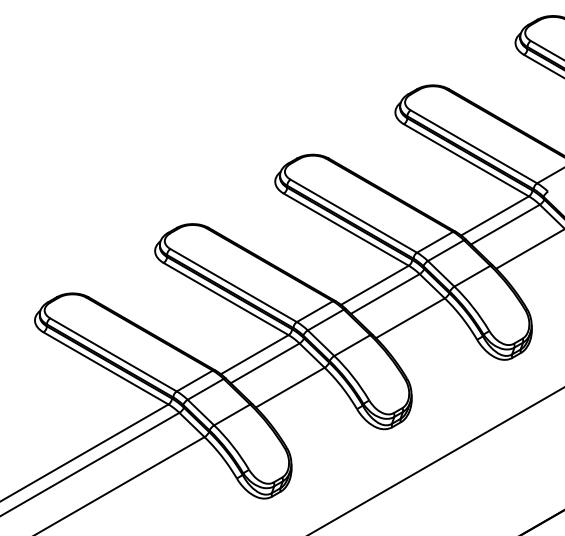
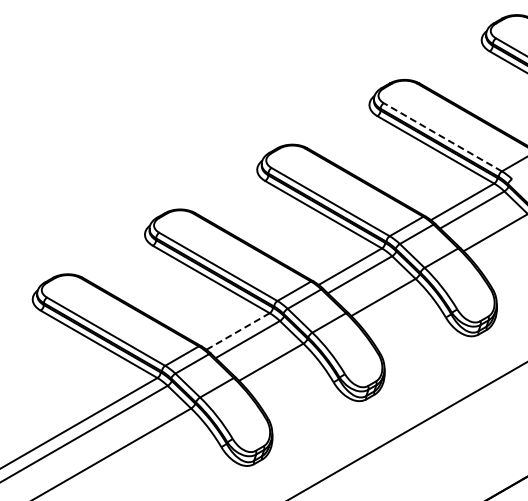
line: (473, 147) -> (442, 137), solid -> dashed
line: (255, 354) -> (238, 331), solid -> dashed

